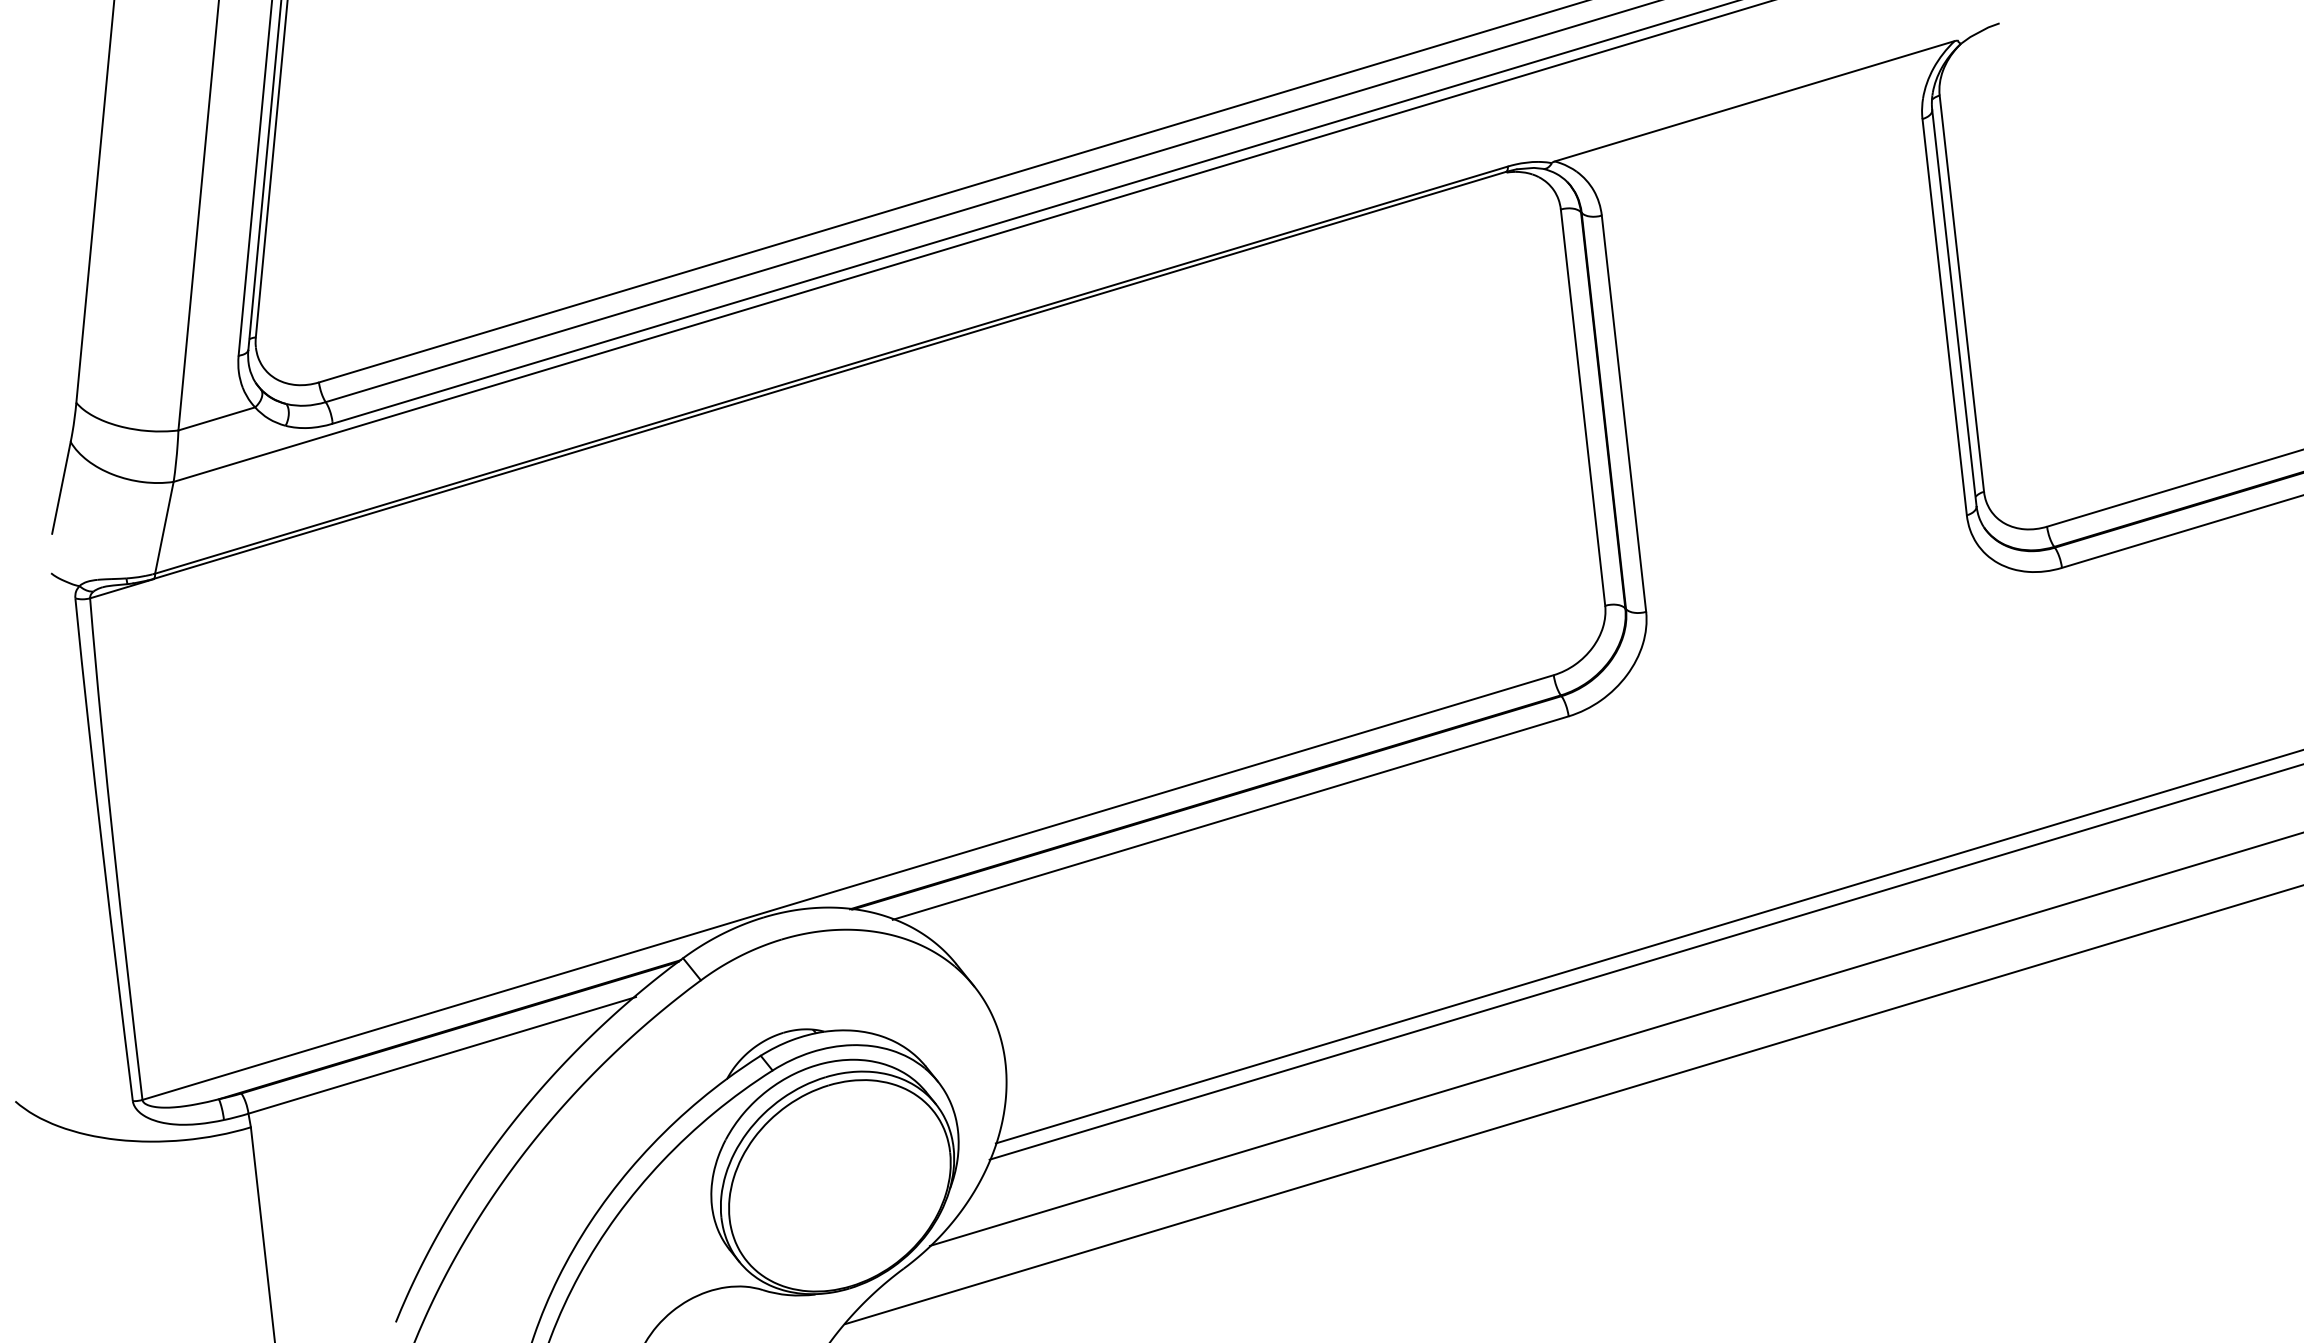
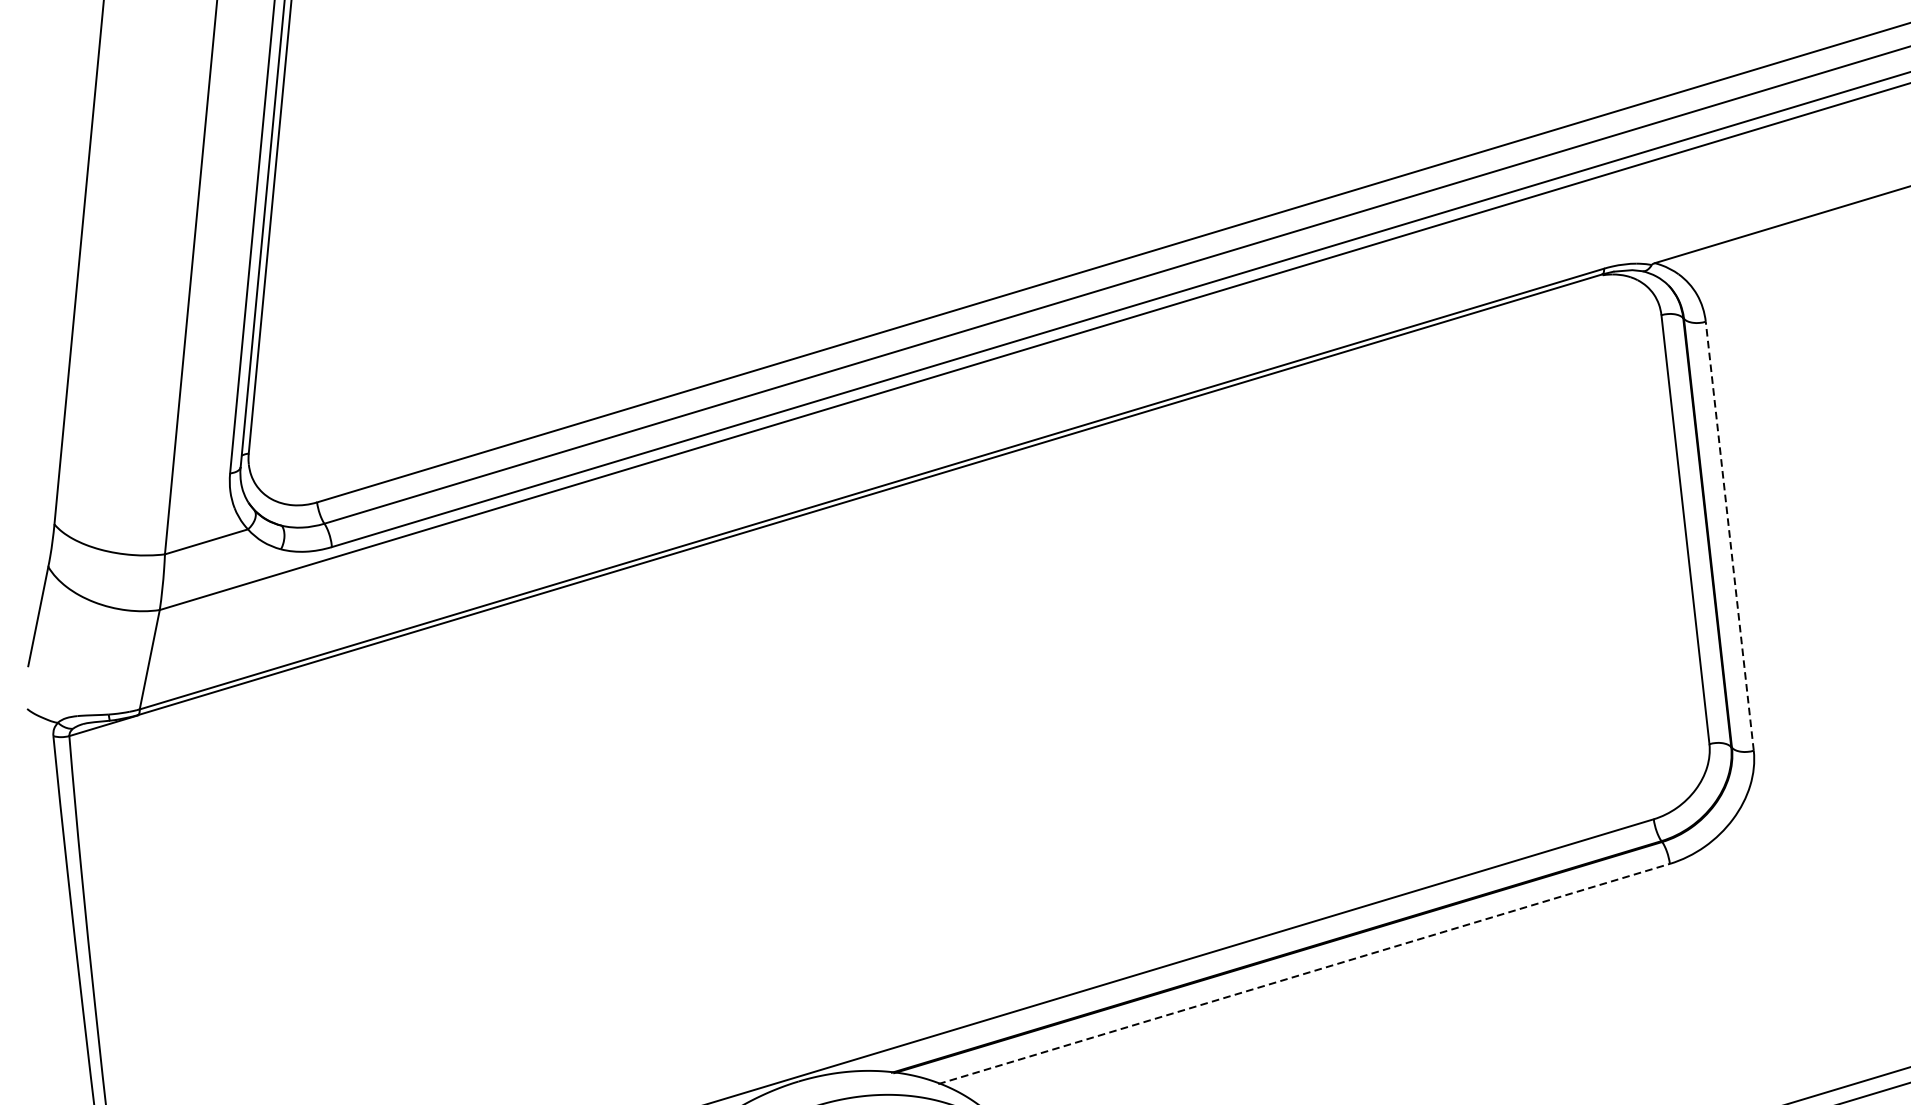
line: (1623, 413) -> (1729, 536), solid -> dashed
line: (1230, 818) -> (1303, 974), solid -> dashed

